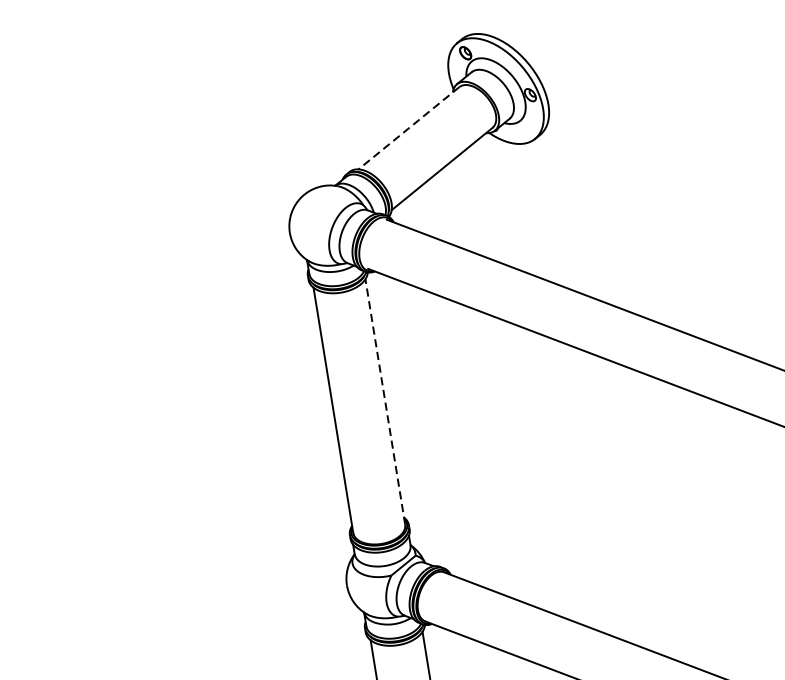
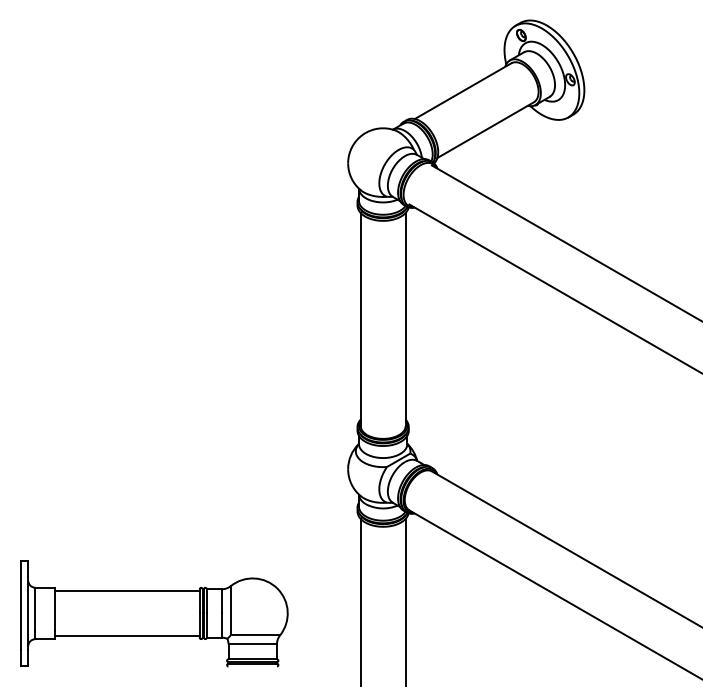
line: (409, 128) -> (463, 91), dashed -> solid
line: (385, 402) -> (405, 319), dashed -> solid

